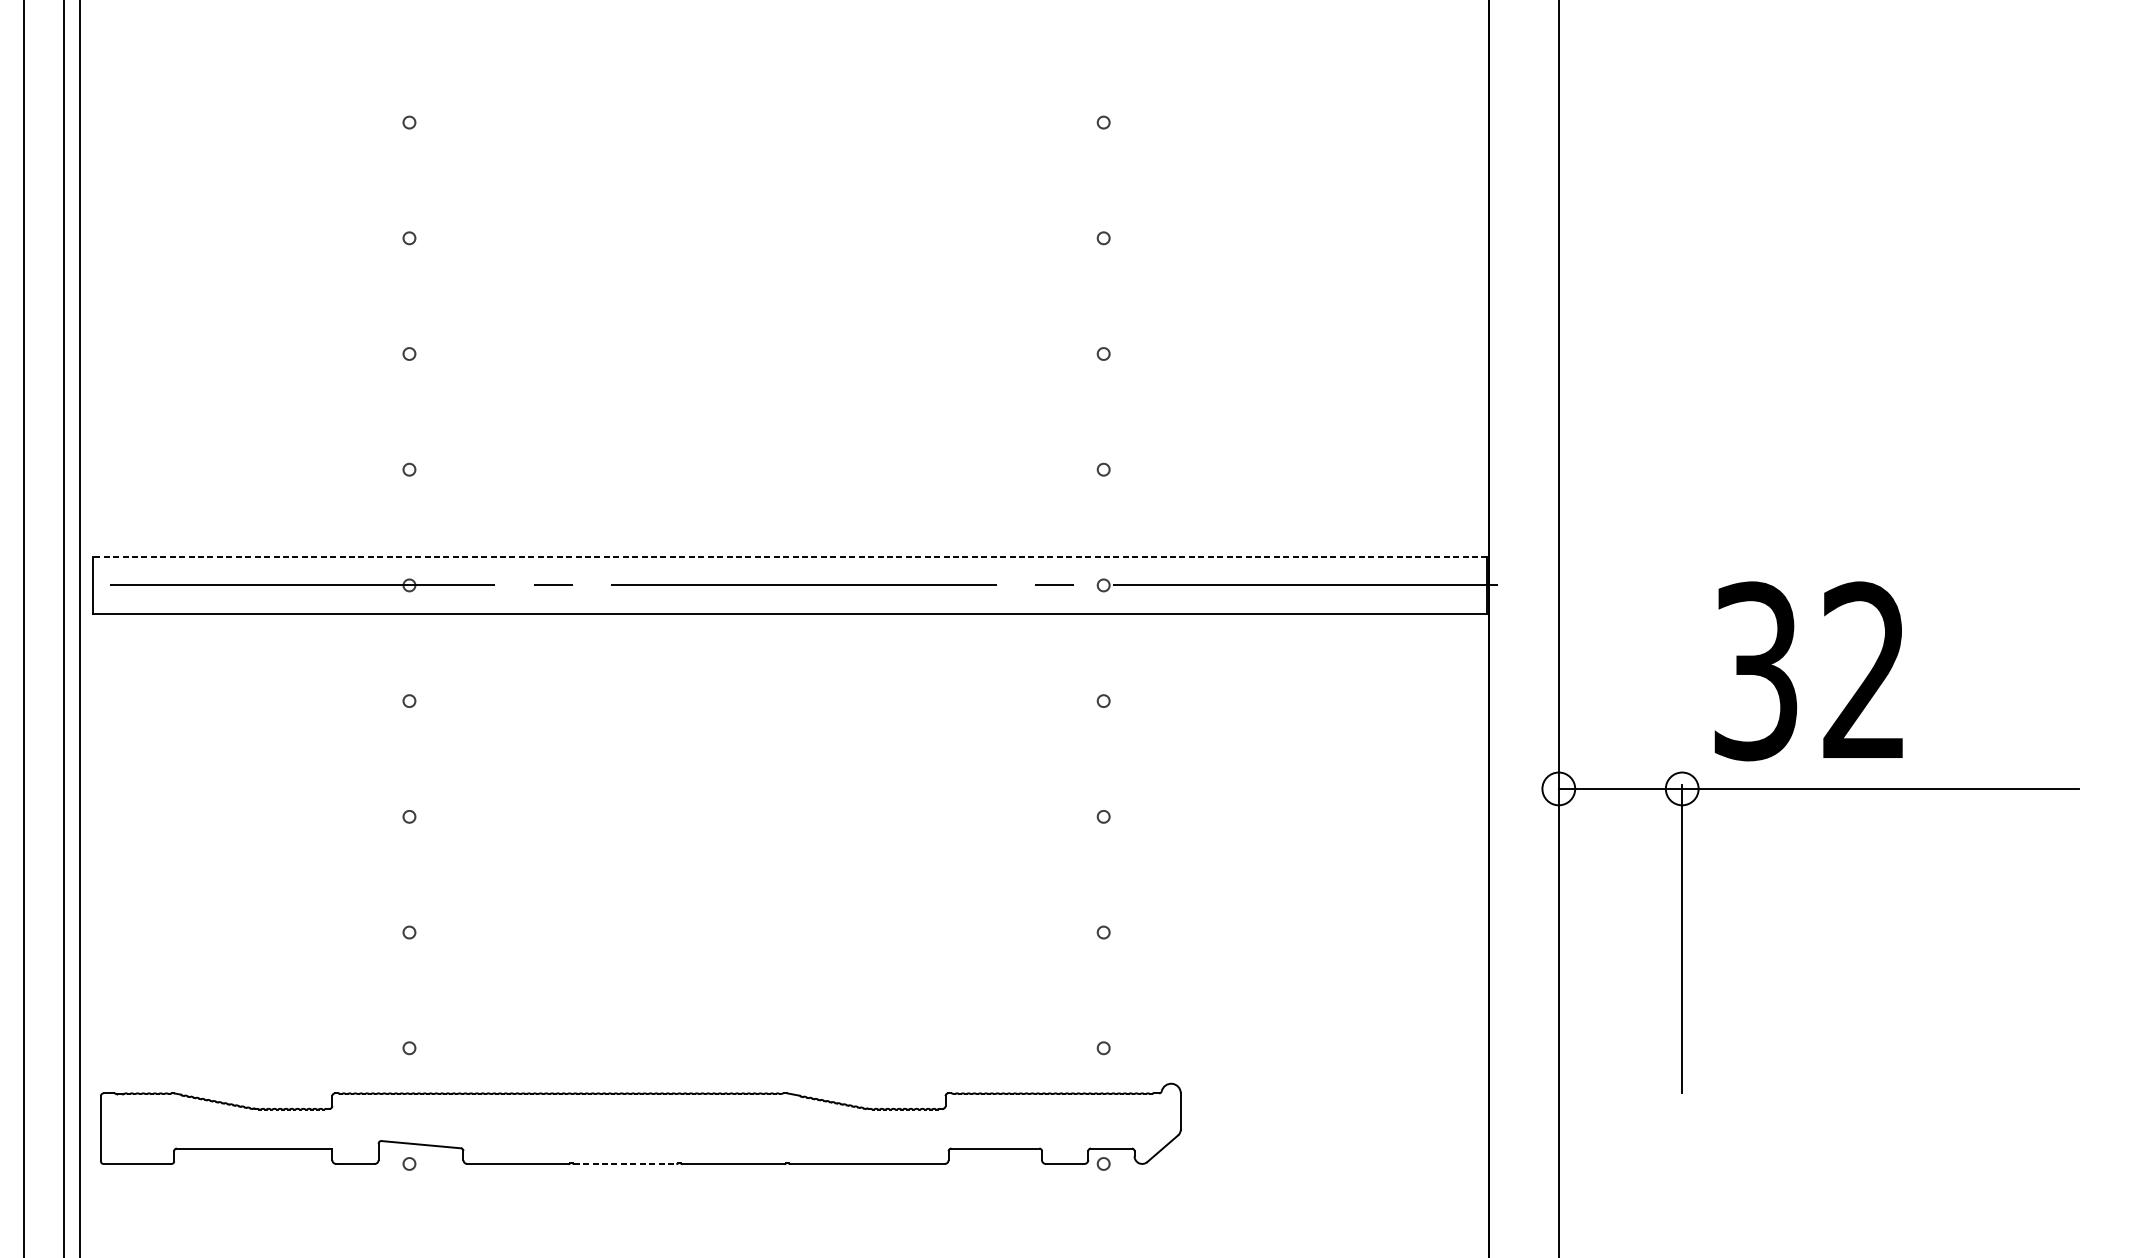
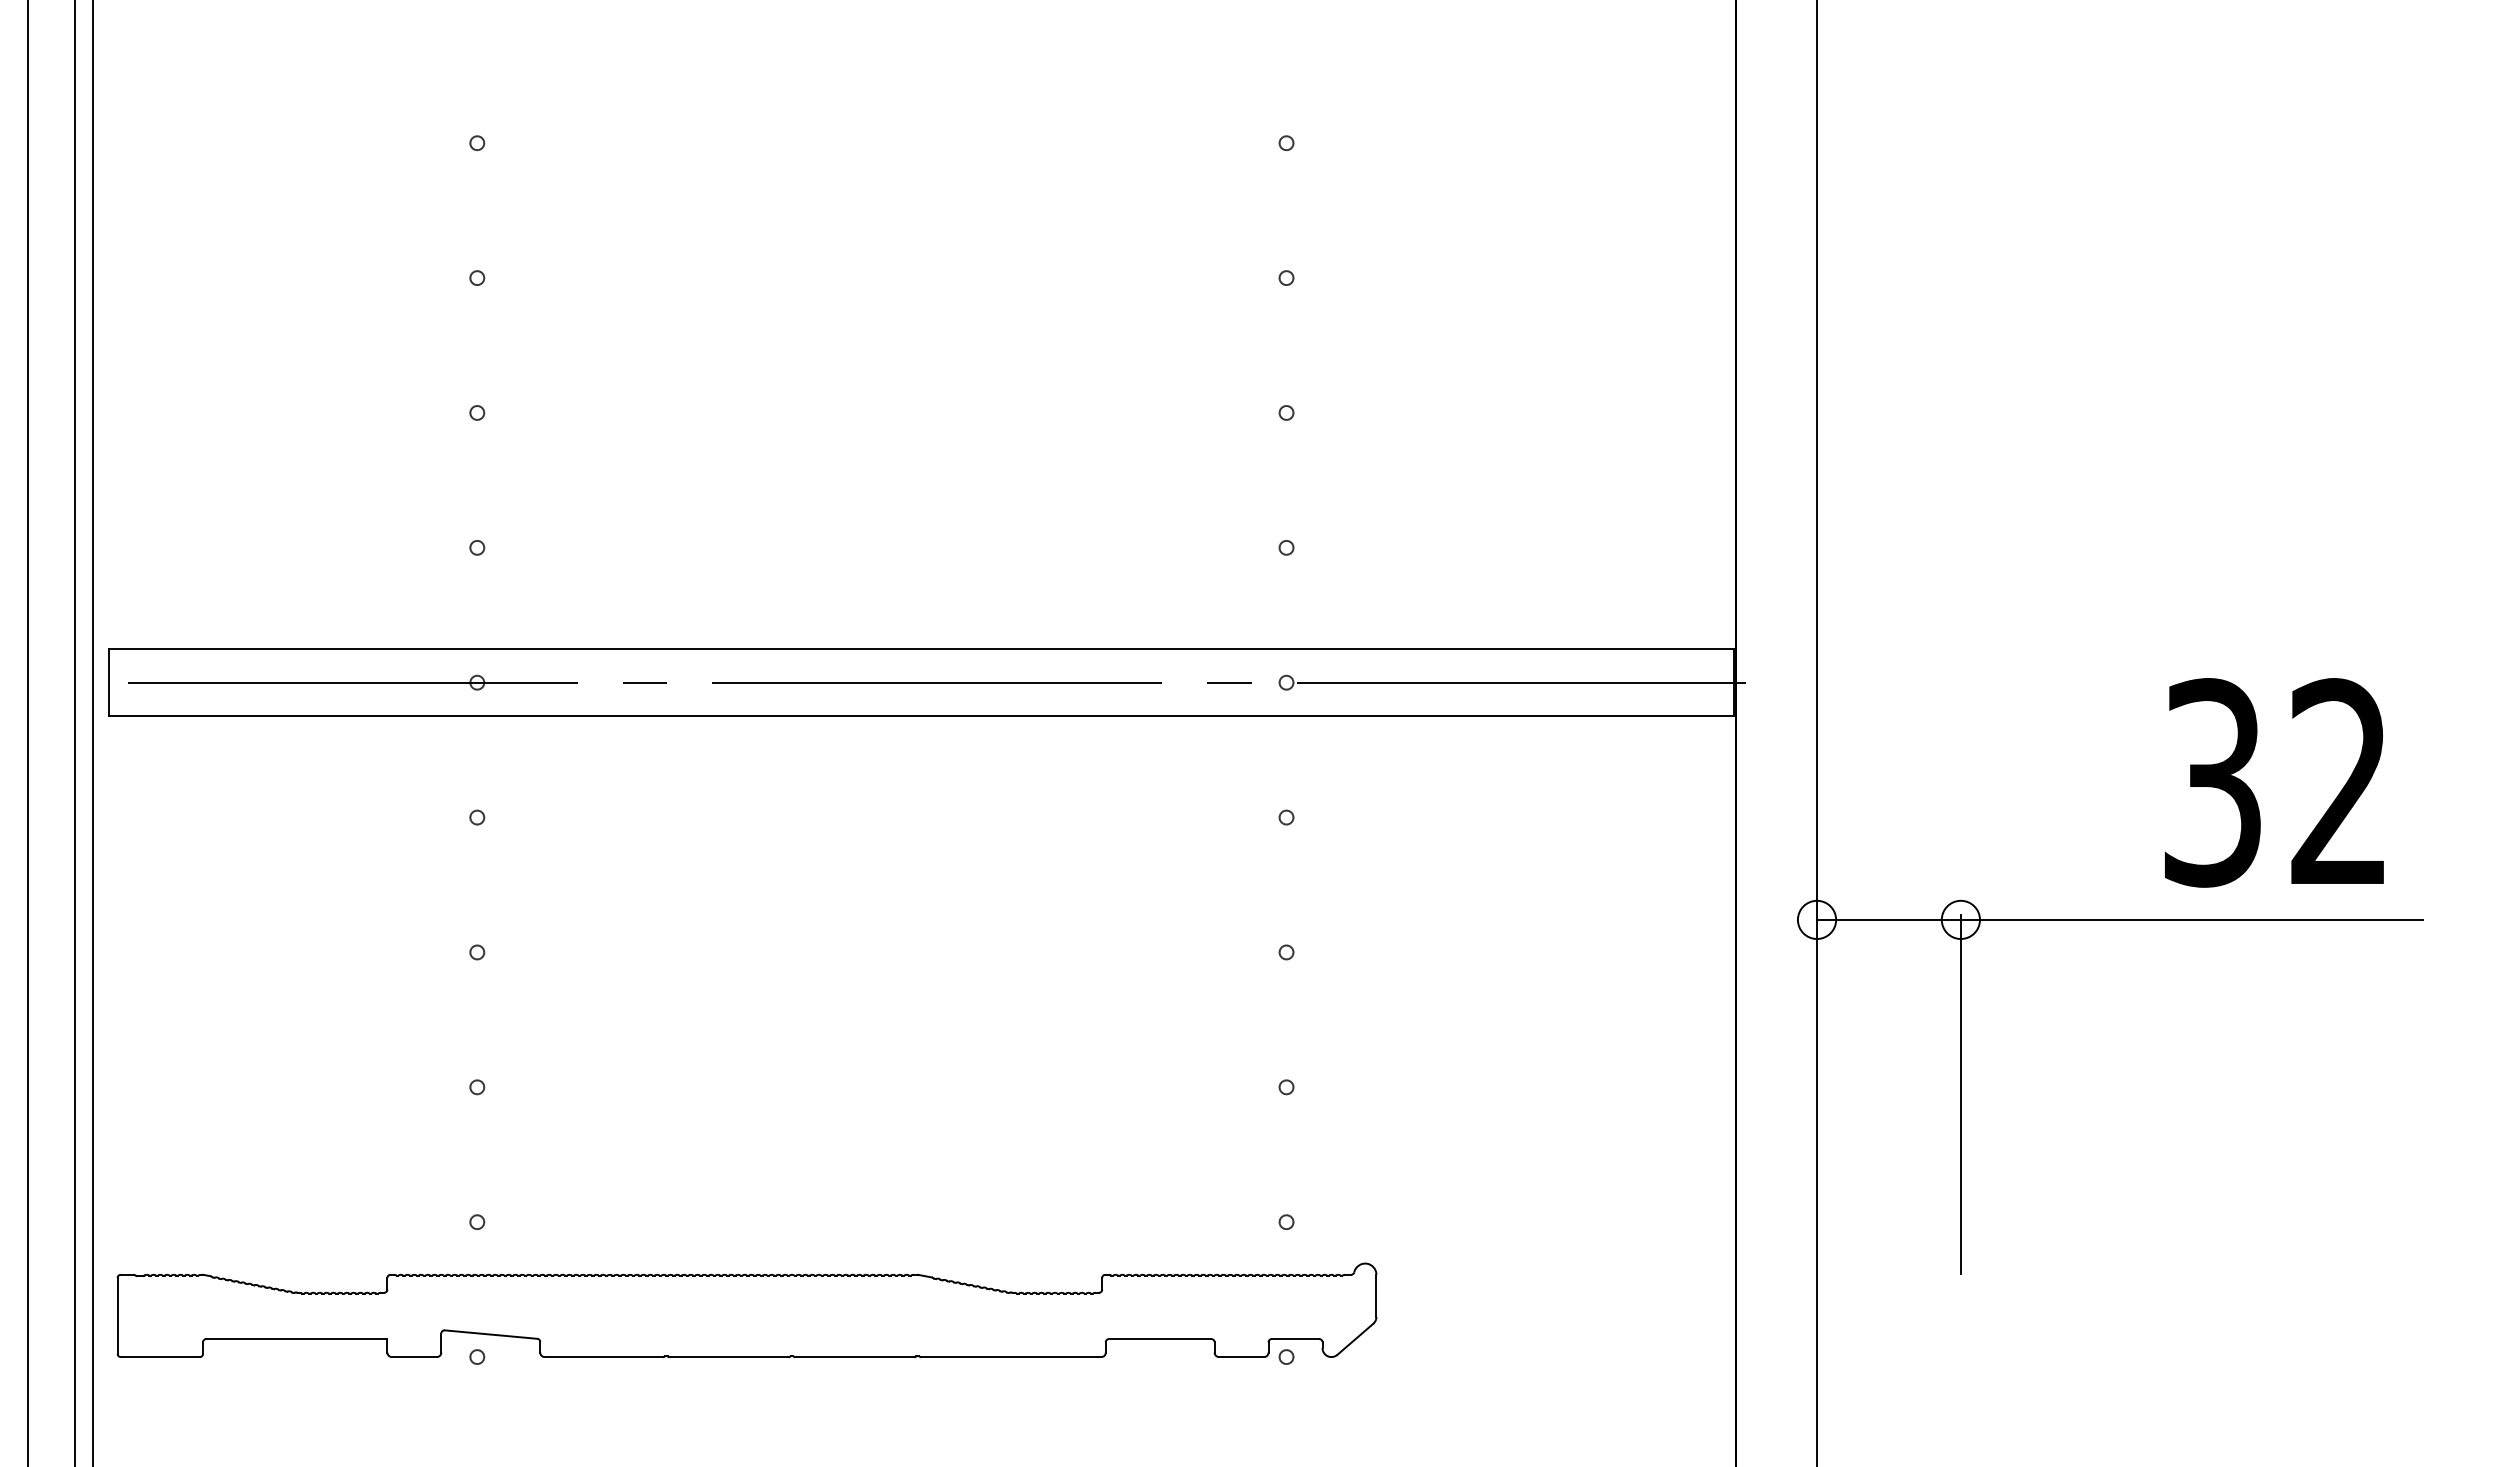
line: (790, 556) -> (921, 649), dashed -> solid
text: (1808, 671) -> (2274, 782), moved
line: (625, 1164) -> (729, 1357), dashed -> solid

